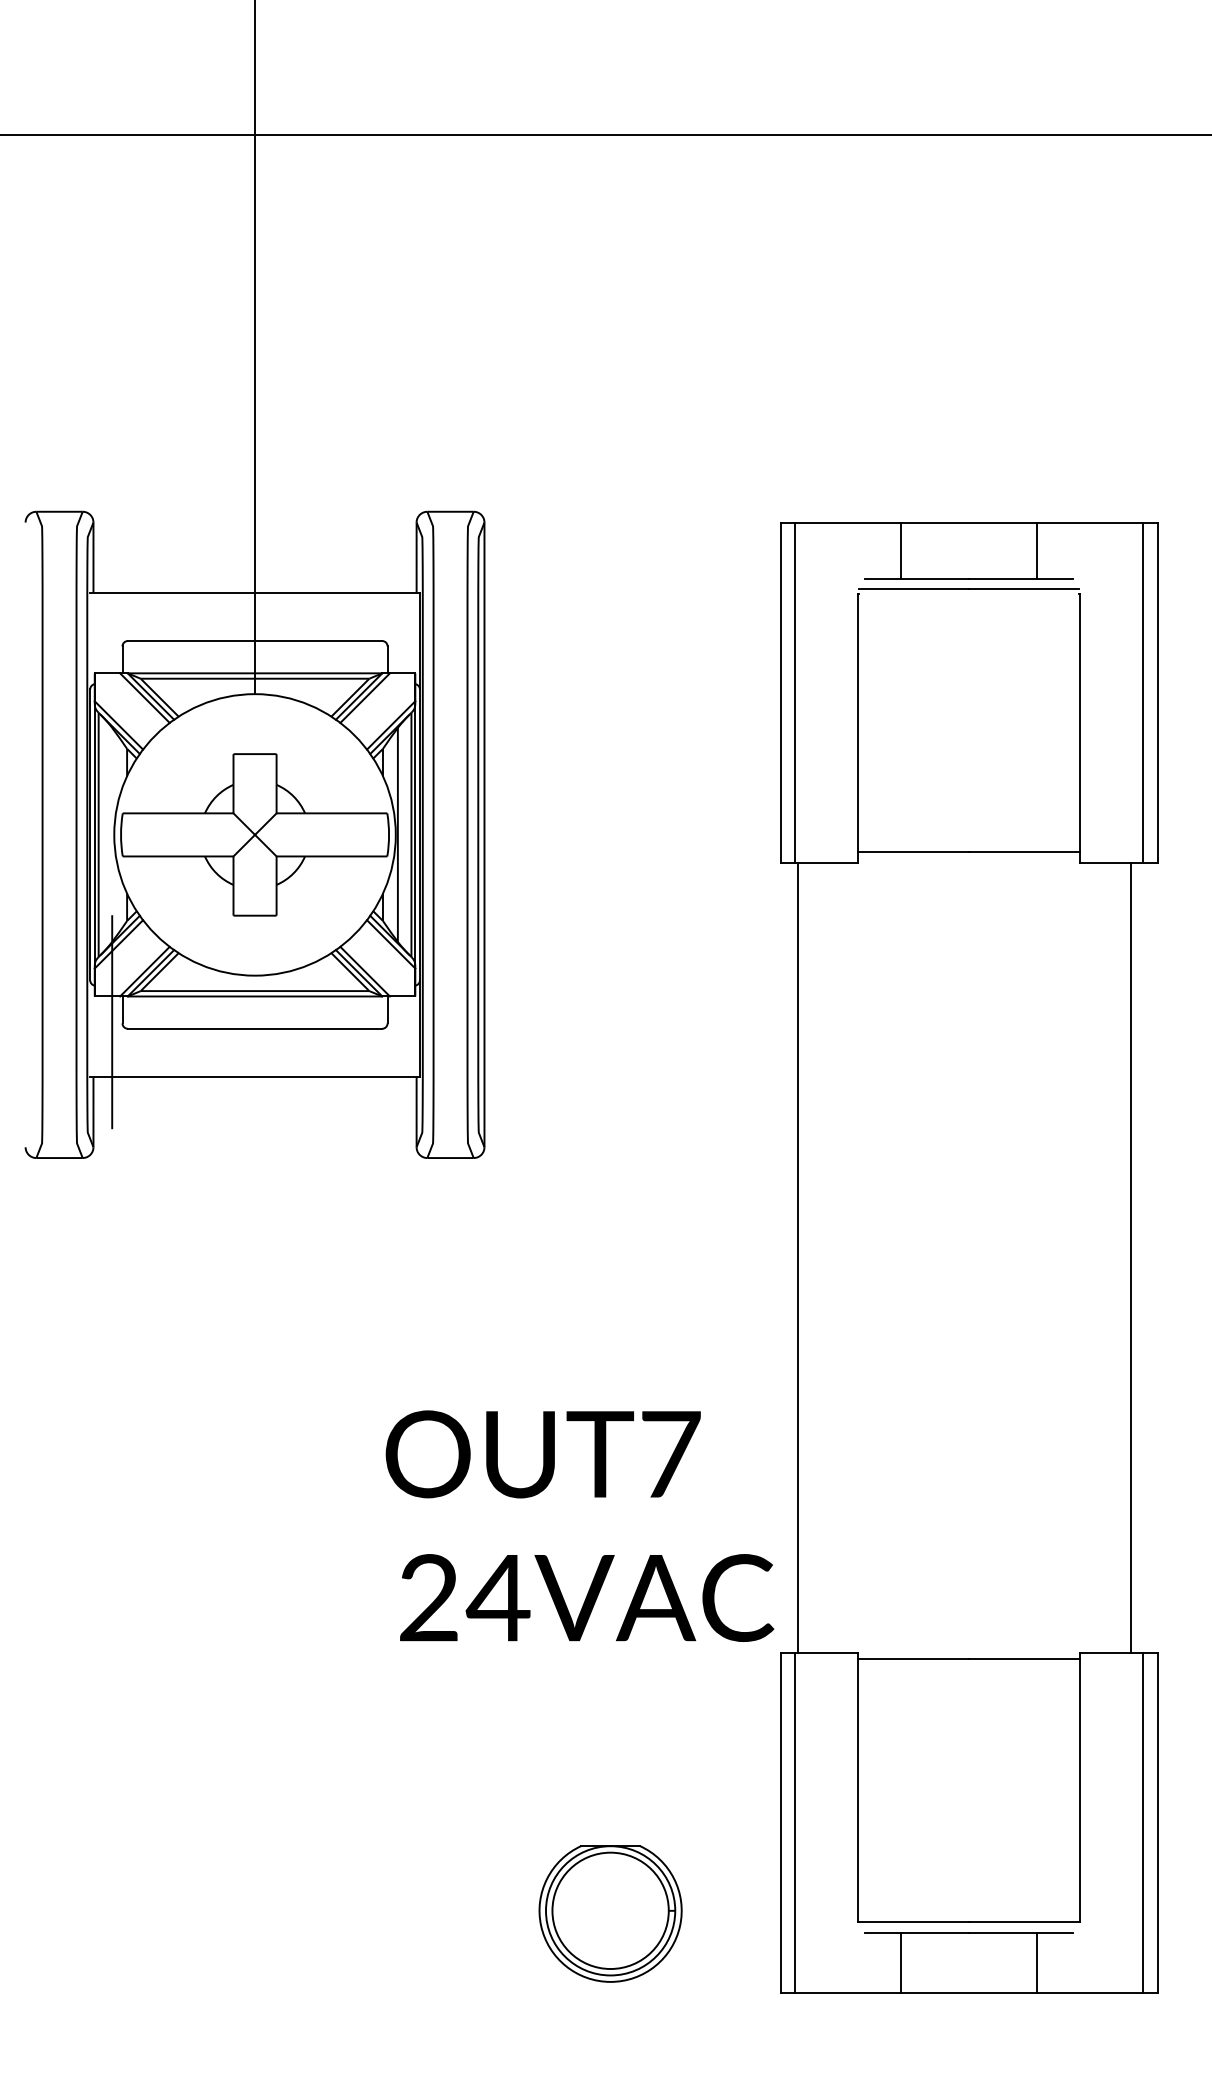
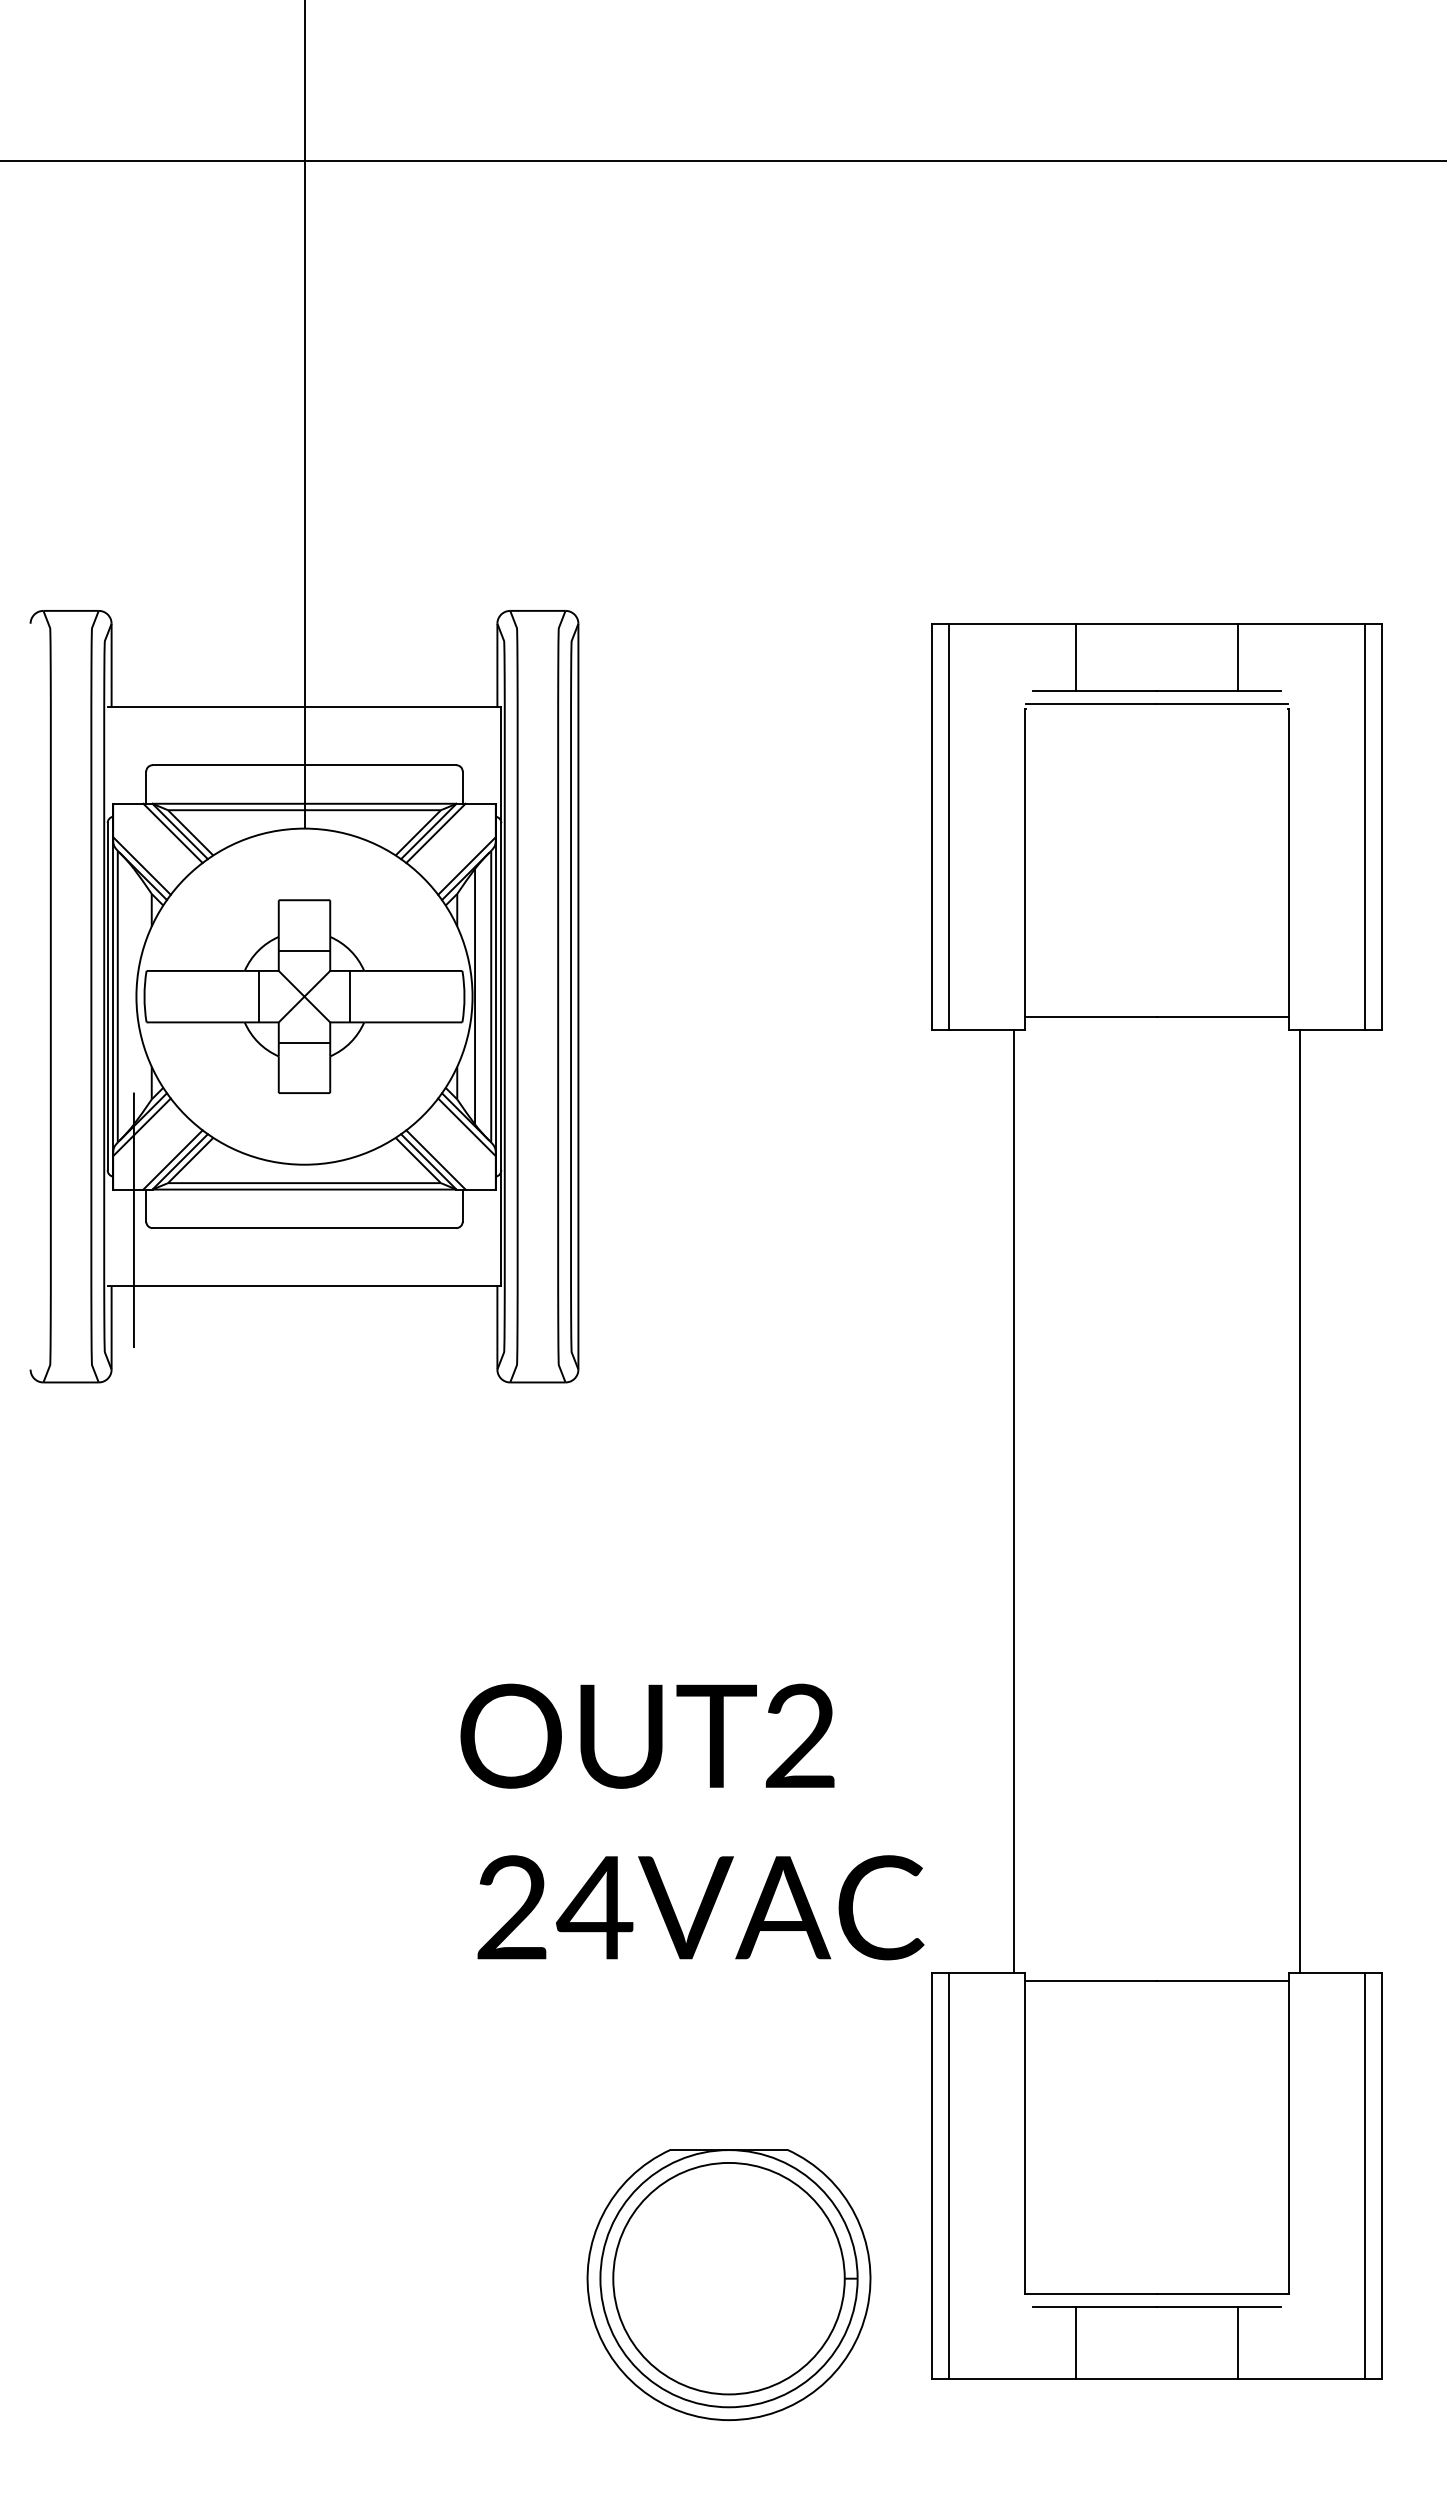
line: (255, 796) -> (304, 950), added
line: (216, 834) -> (258, 996), added
line: (293, 834) -> (350, 996), added
line: (255, 873) -> (304, 1042), added
line: (798, 1257) -> (1014, 1501), moved
line: (1130, 1257) -> (1299, 1501), moved
text: (670, 1453) -> (800, 1735), OUT7 -> OUT2
part: (610, 1913) -> (728, 2284), size x1.67

